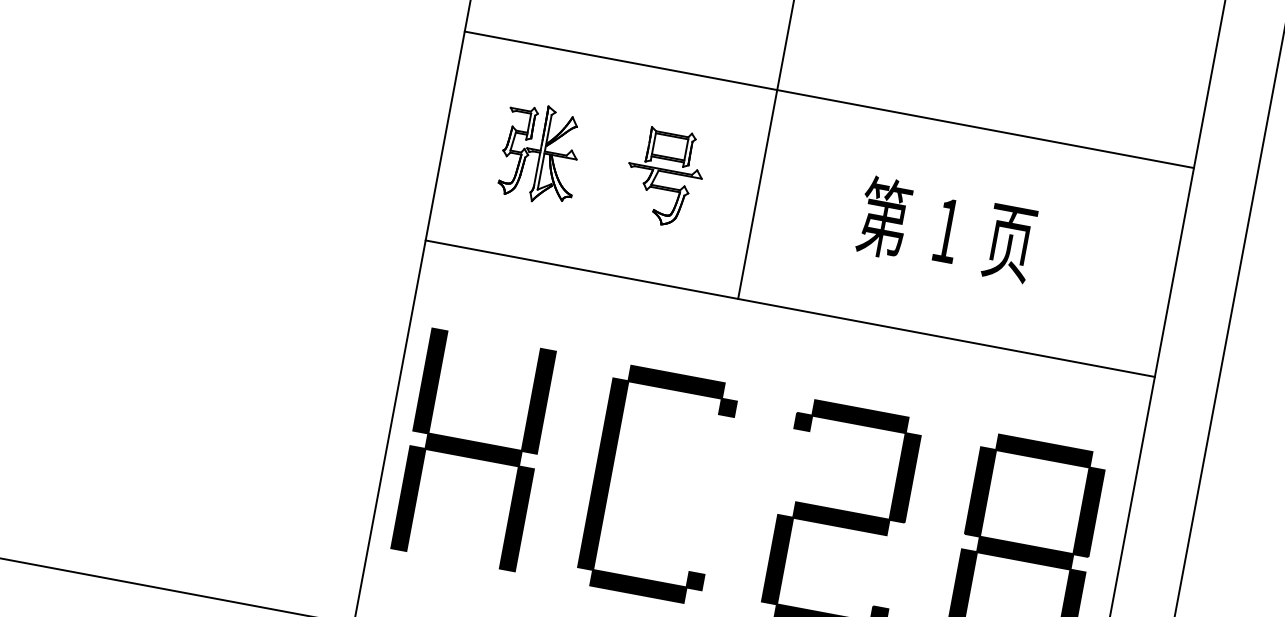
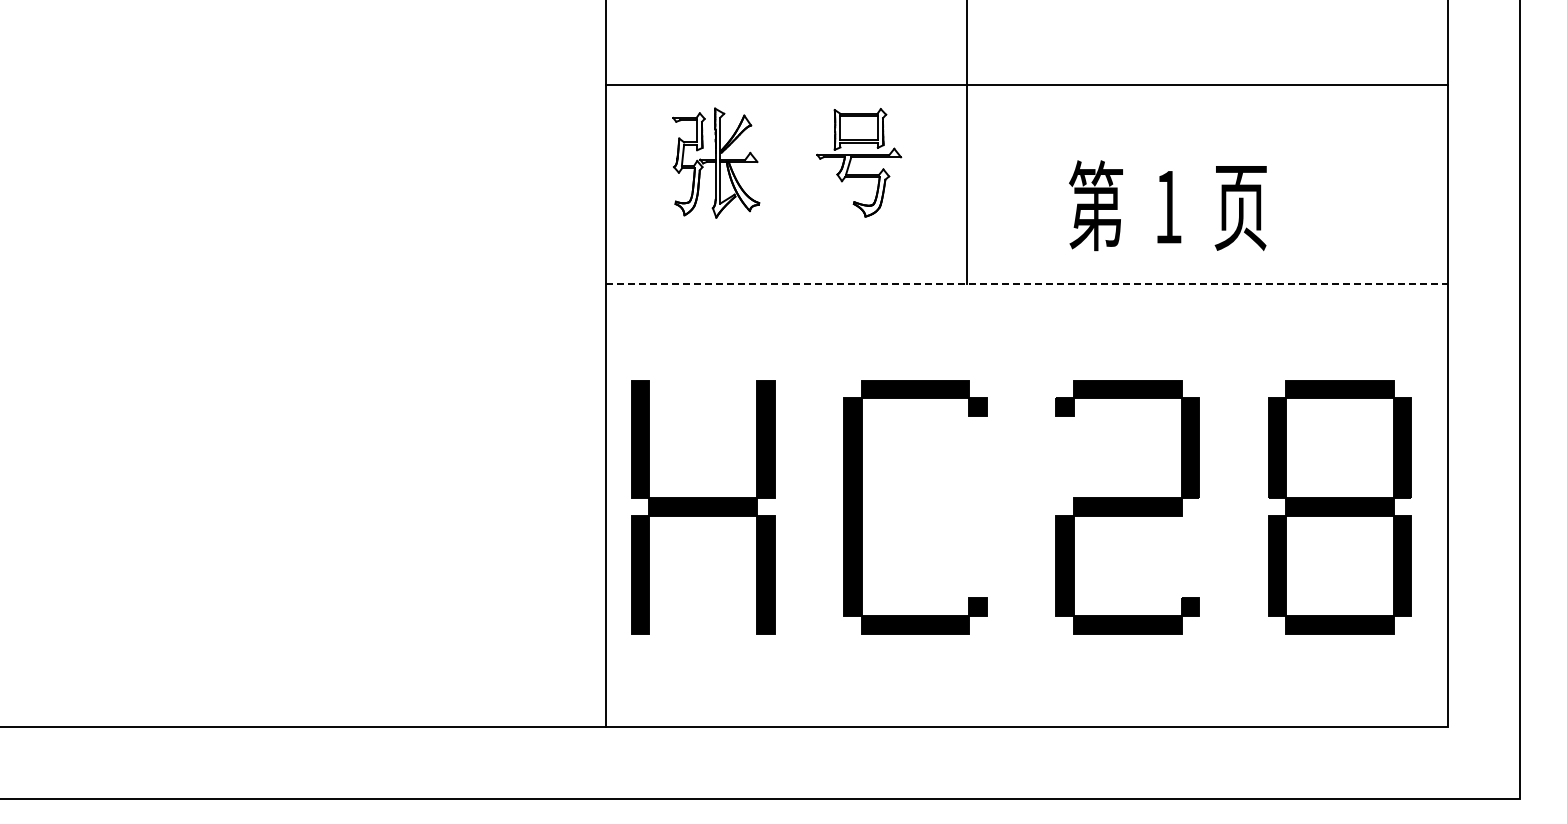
line: (829, 99) -> (1026, 84), moved
text: (946, 229) -> (1167, 205), moved
line: (789, 308) -> (1026, 283), solid -> dashed

